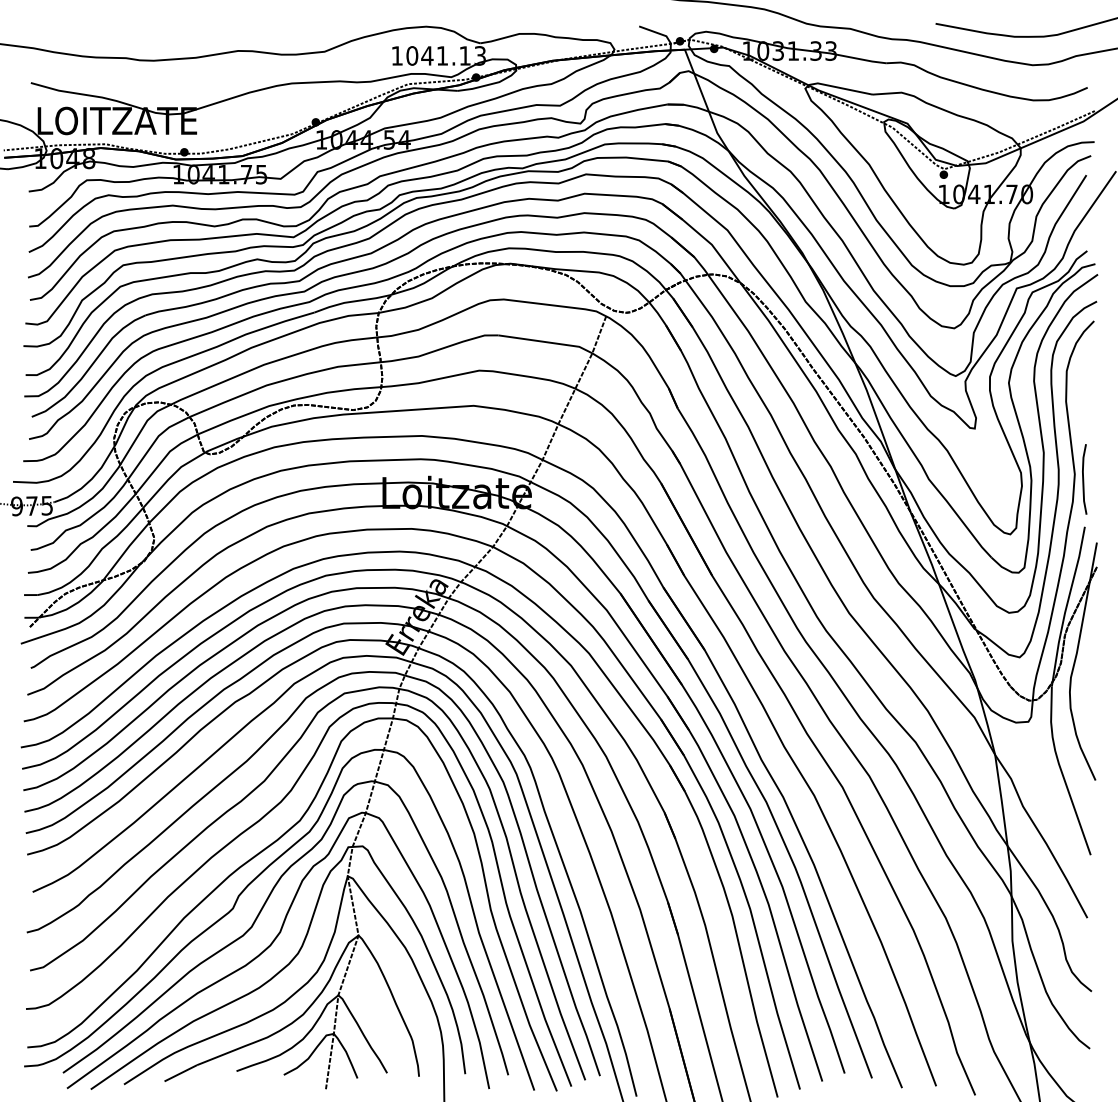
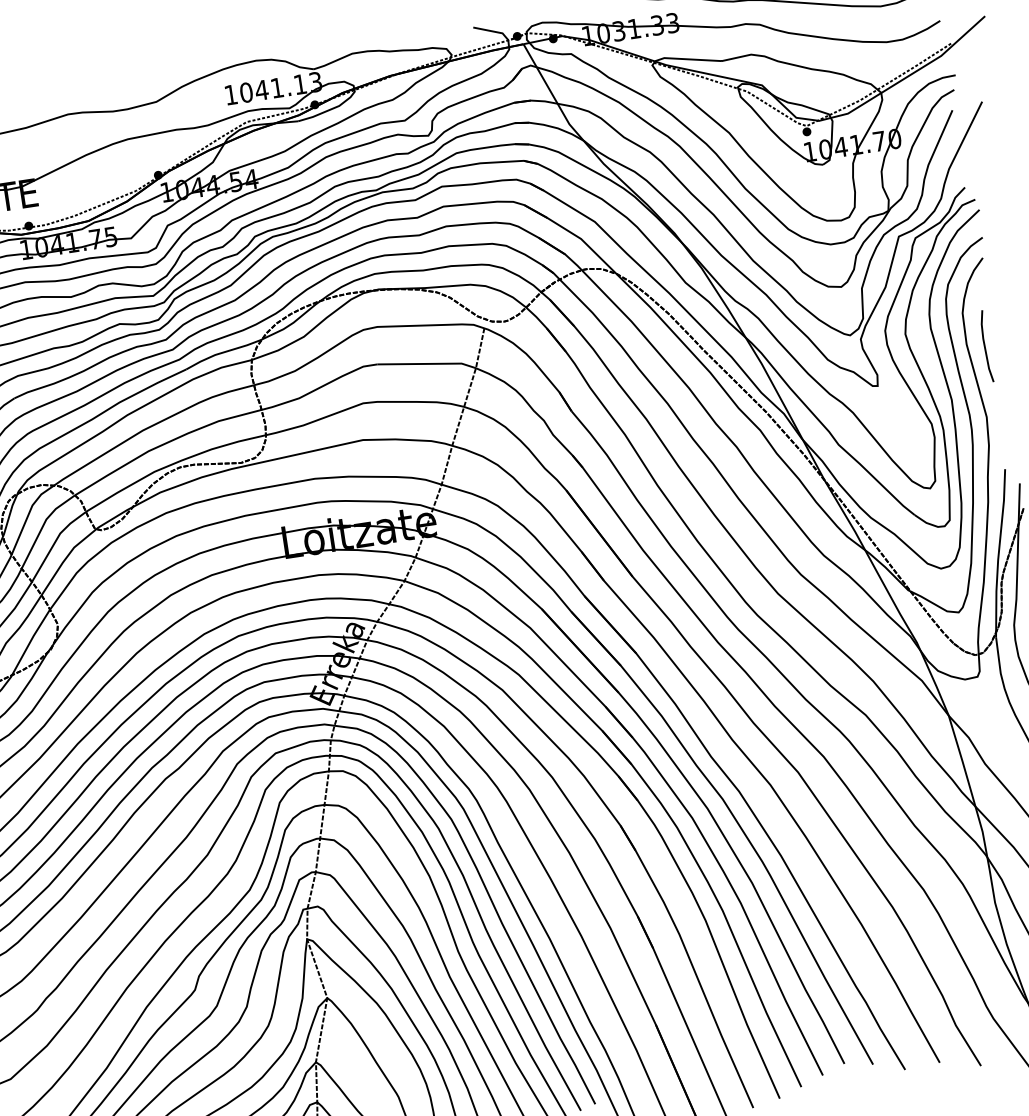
line: (1084, 479) -> (986, 346), moved

